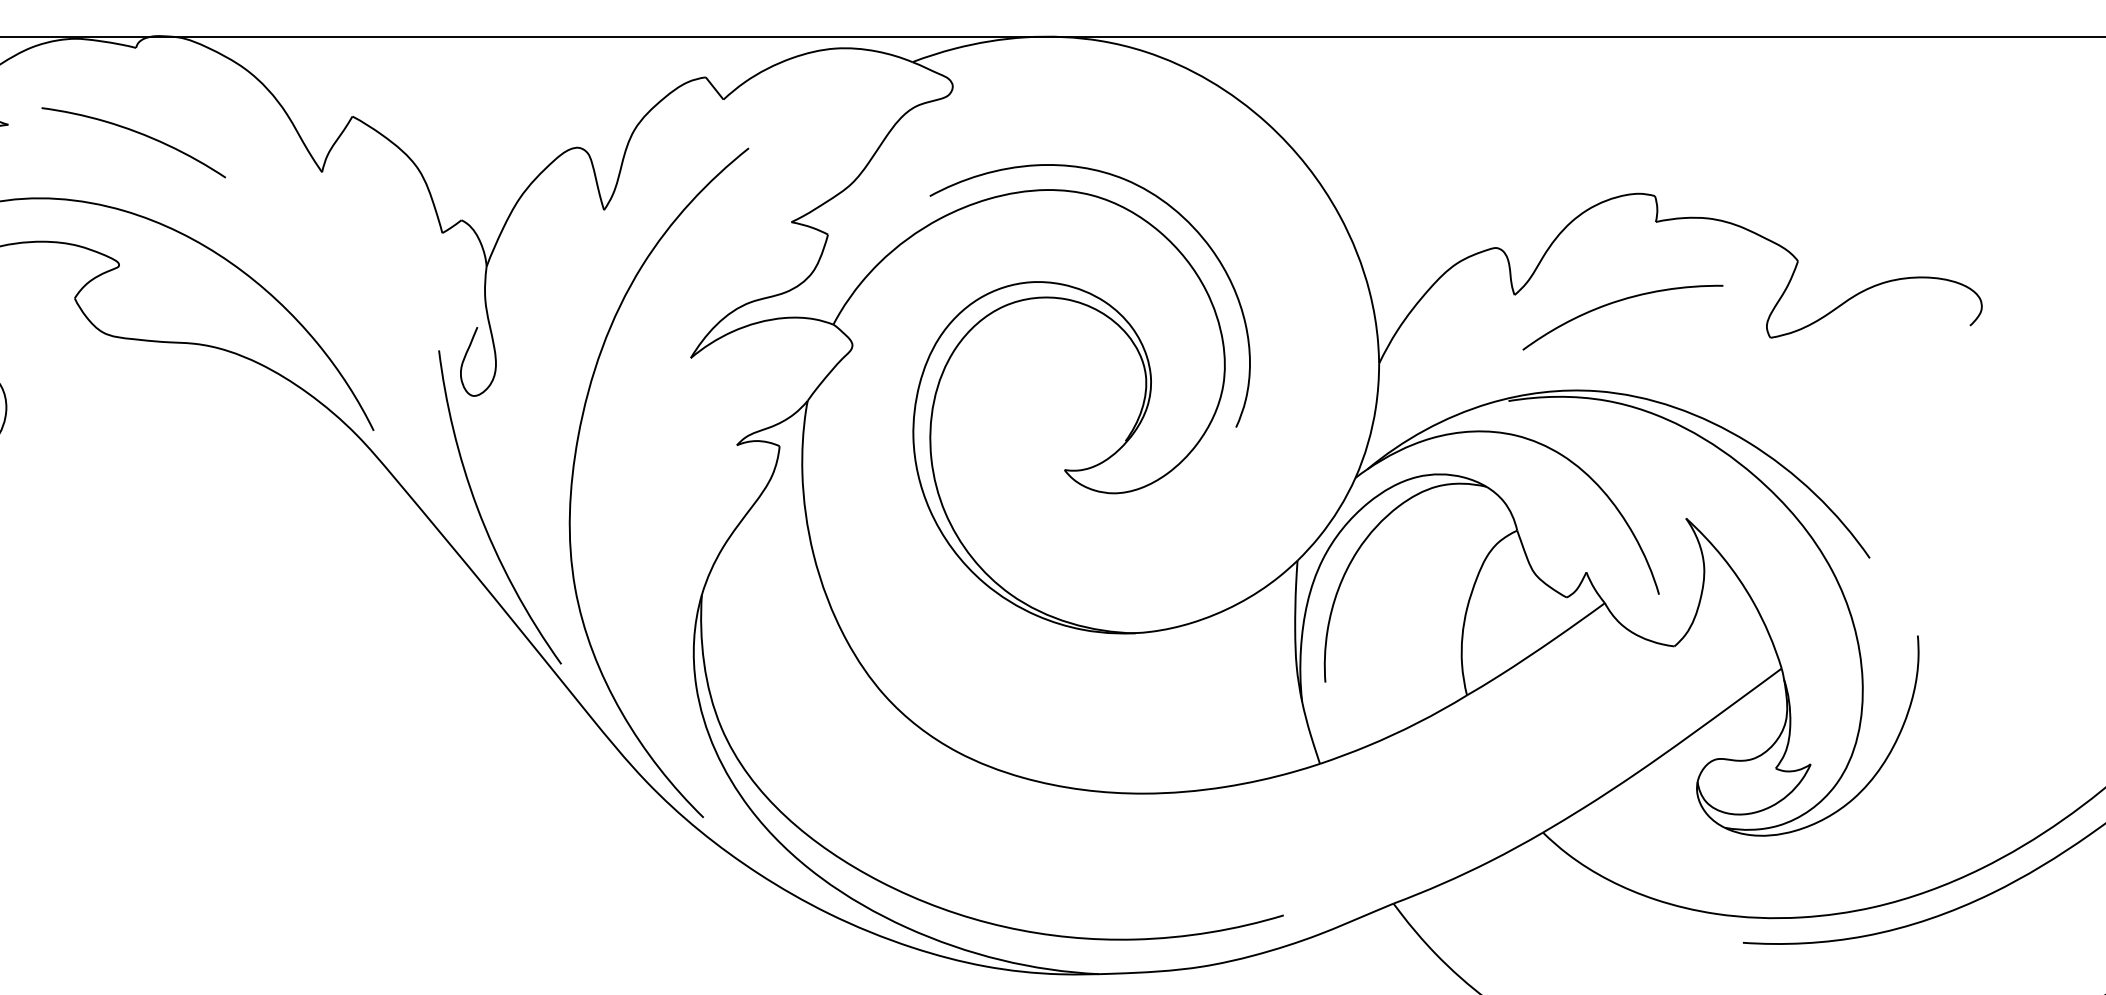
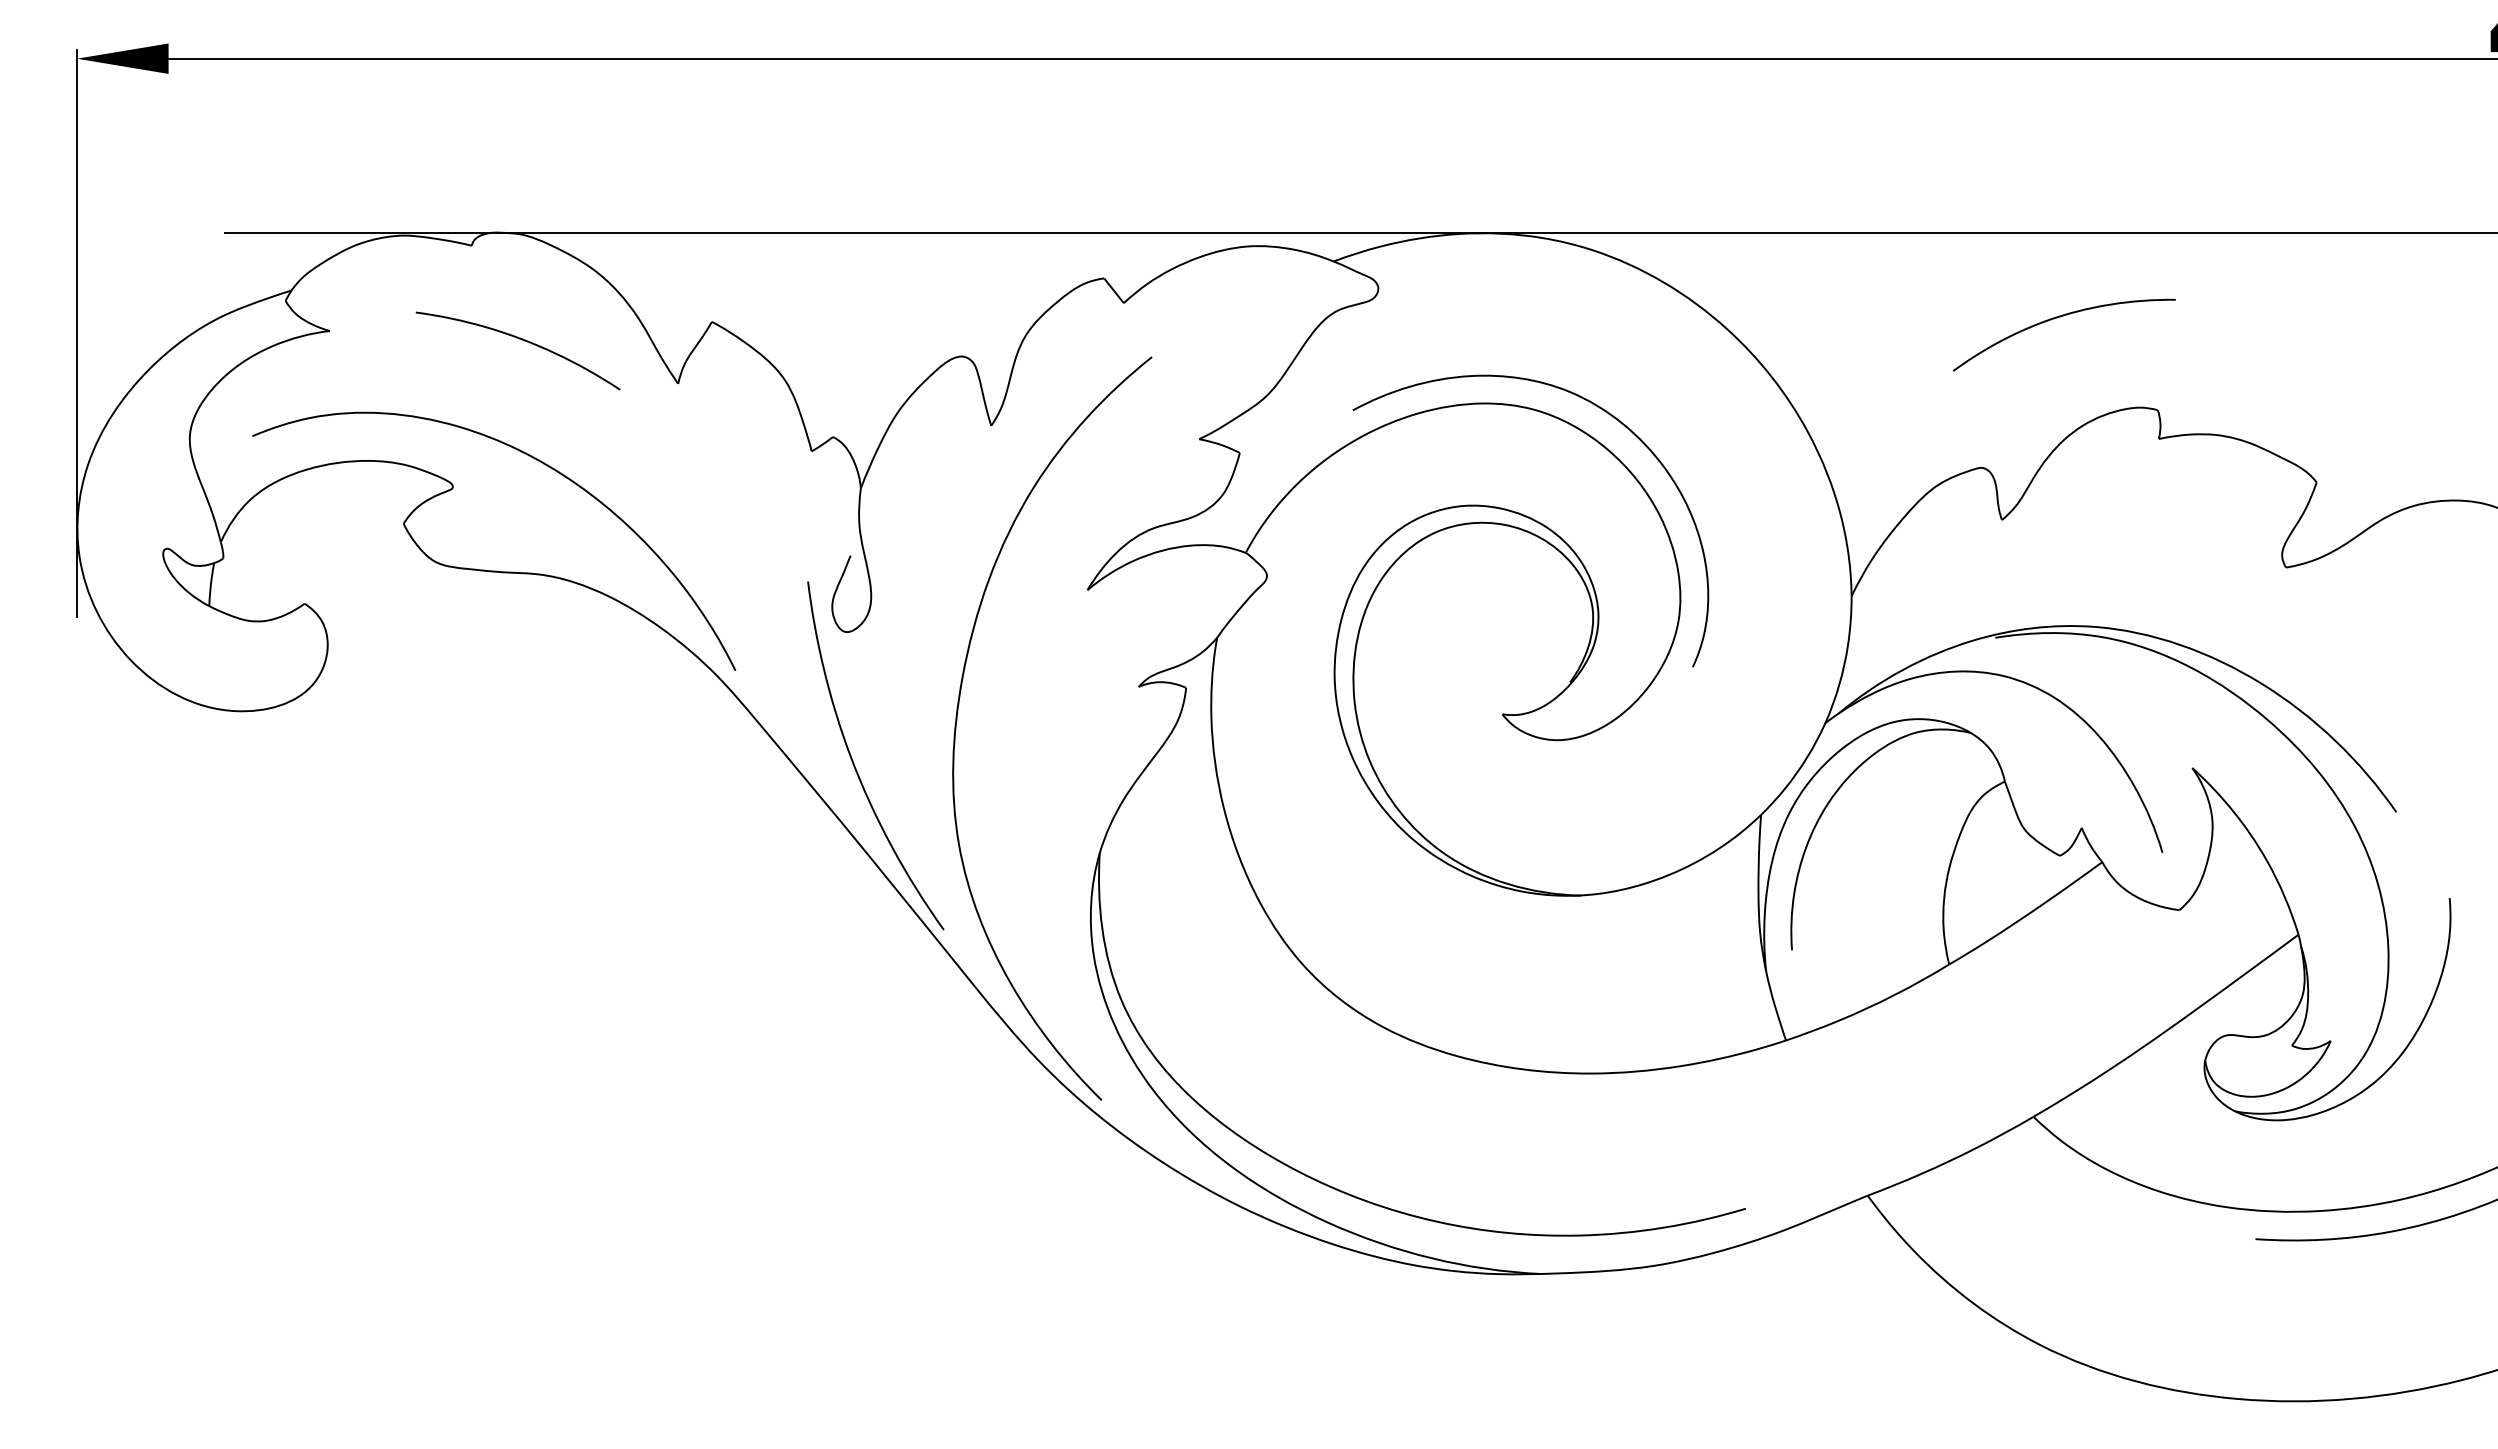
curve: (136, 133) -> (521, 340), moved
curve: (1616, 302) -> (2057, 318), moved

